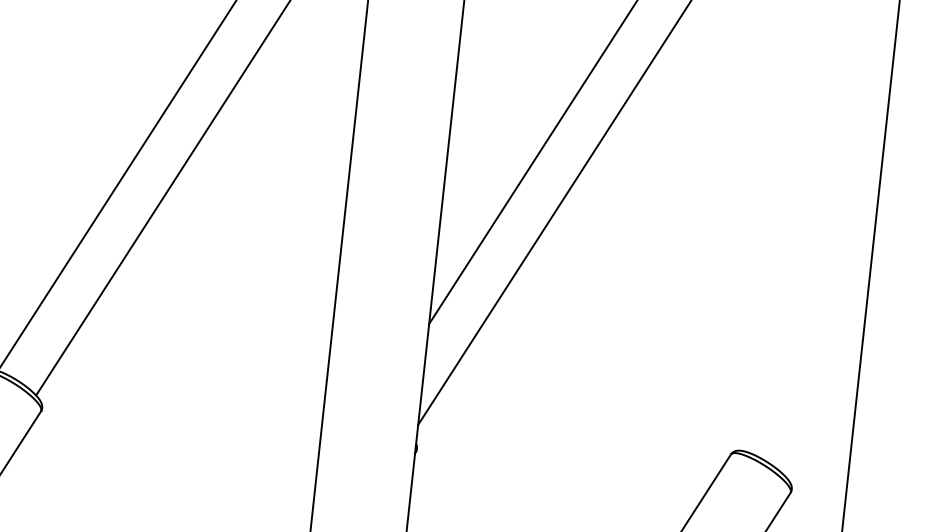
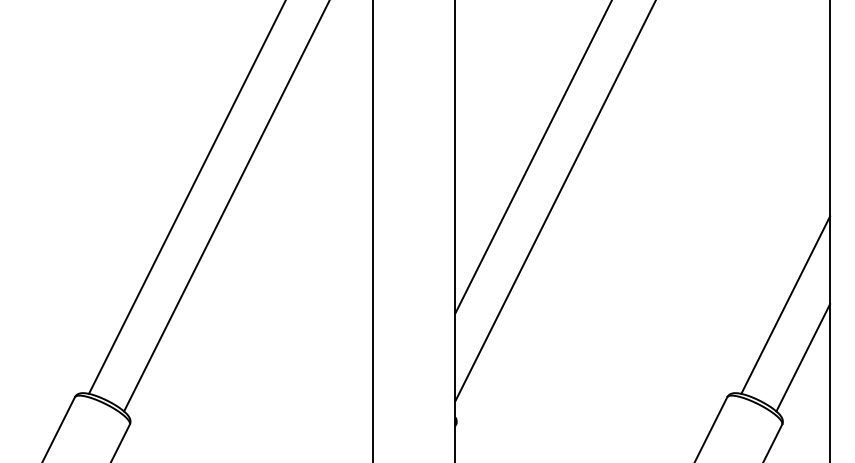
line: (809, 355) -> (785, 304), added
line: (823, 418) -> (803, 357), added

